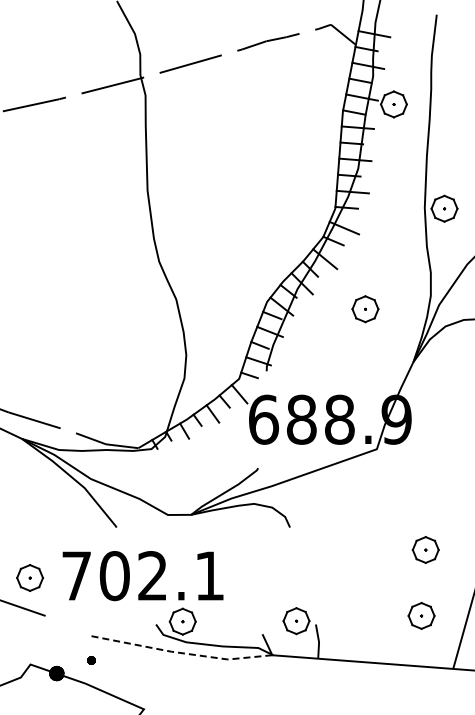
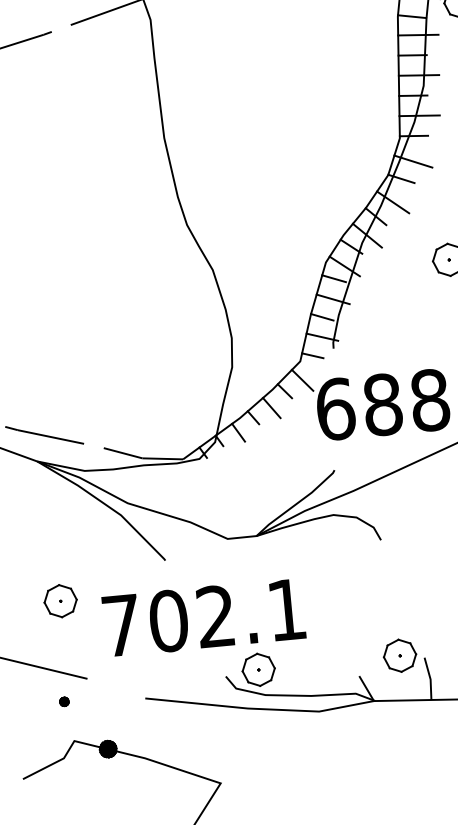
part: (29, 577) -> (59, 600), moved
line: (180, 653) -> (259, 709), dashed -> solid
part: (91, 660) -> (64, 701), moved

